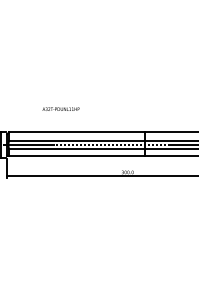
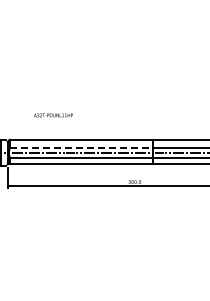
text: (61, 109) -> (53, 115), moved
line: (77, 140) -> (81, 148), solid -> dashed

